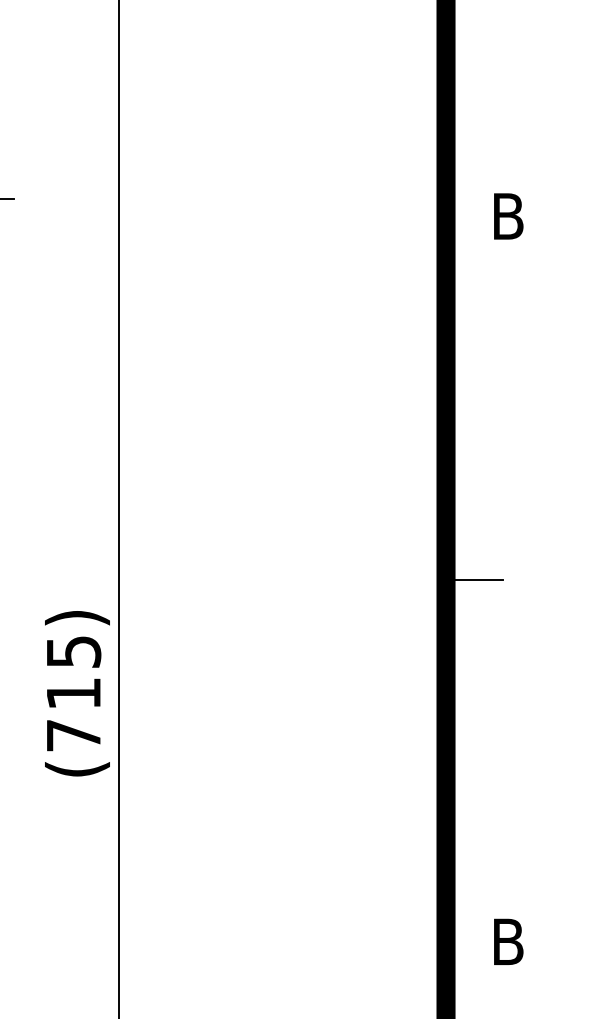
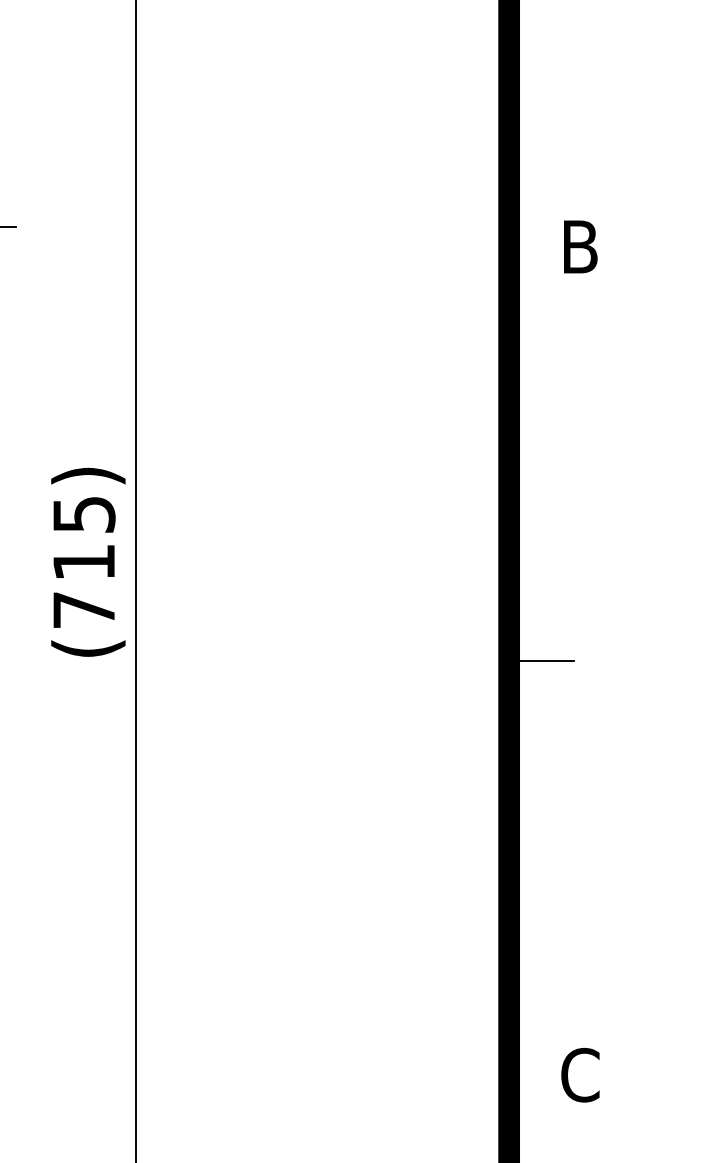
text: (77, 693) -> (88, 562), moved
text: (508, 941) -> (580, 1074), B -> C

